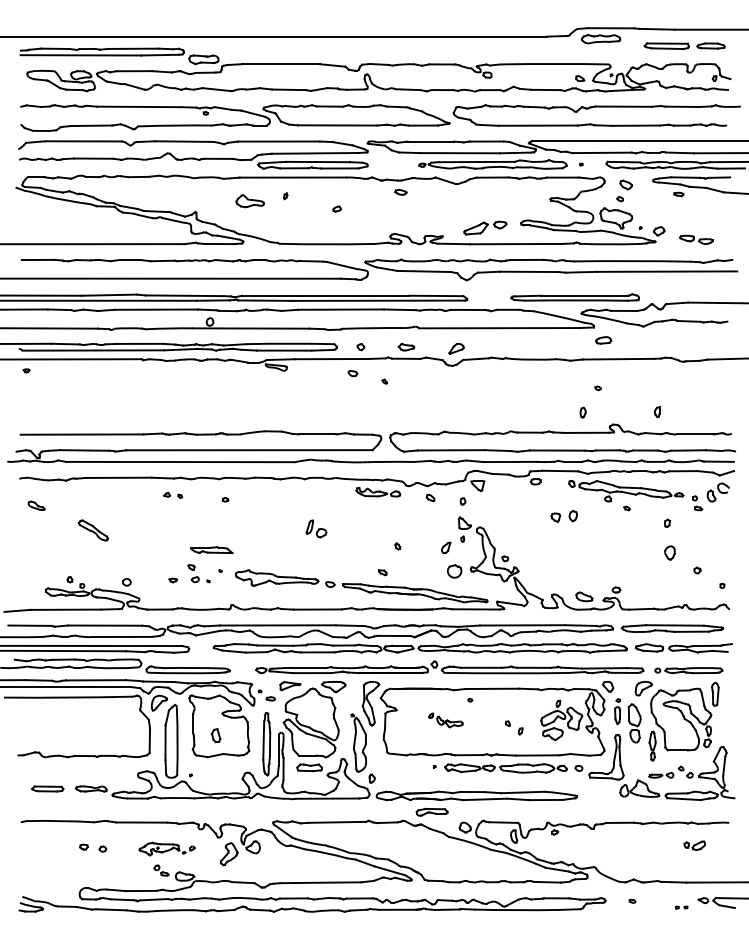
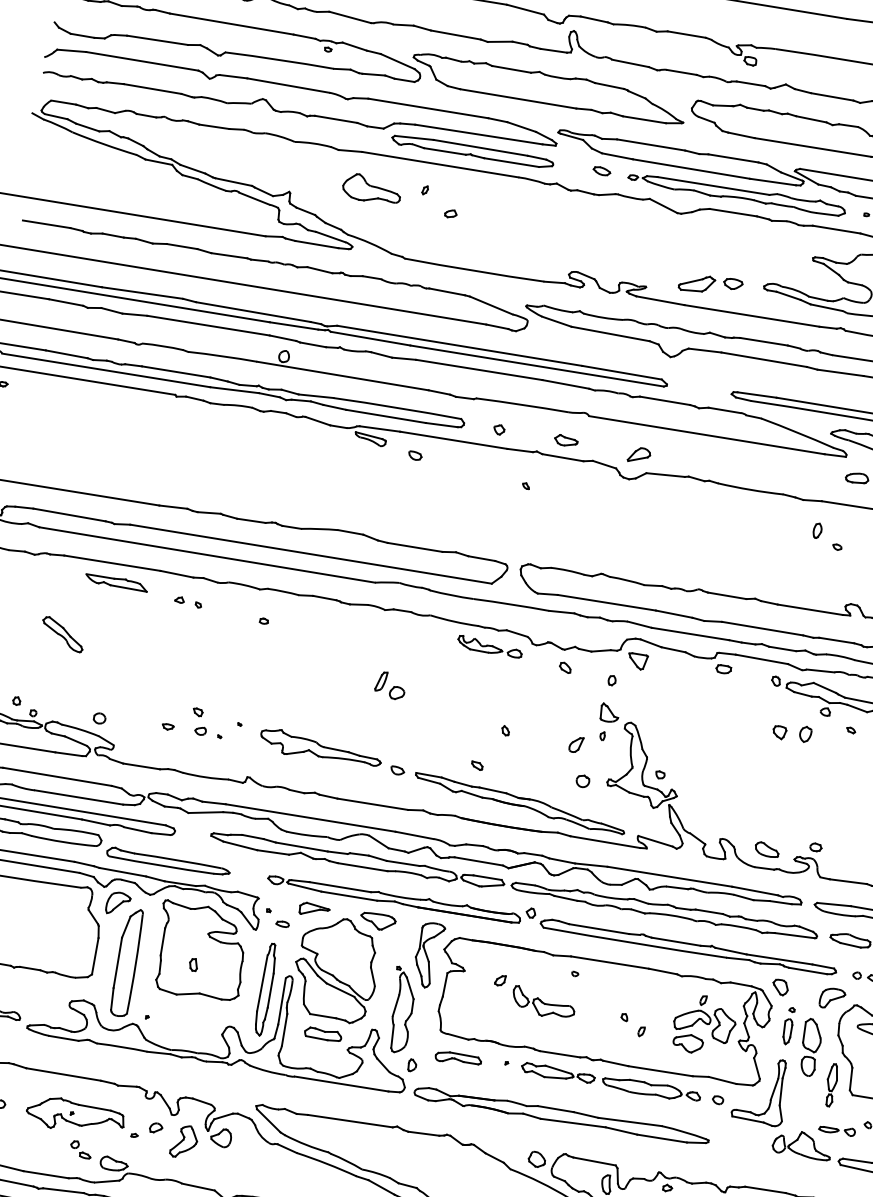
part: (400, 192) -> (601, 171), moved
part: (249, 200) -> (371, 187), size x1.43
part: (337, 208) -> (451, 213), moved
part: (352, 373) -> (414, 455), moved
part: (582, 412) -> (816, 530), moved
part: (563, 515) -> (791, 731), moved
part: (211, 550) -> (116, 583), moved
part: (454, 571) -> (582, 781), size x0.62
part: (445, 720) -> (533, 997), size x1.67
part: (215, 735) -> (192, 964), size x0.62
part: (431, 811) -> (457, 1057), moved
part: (167, 848) -> (95, 1118), size x1.67

